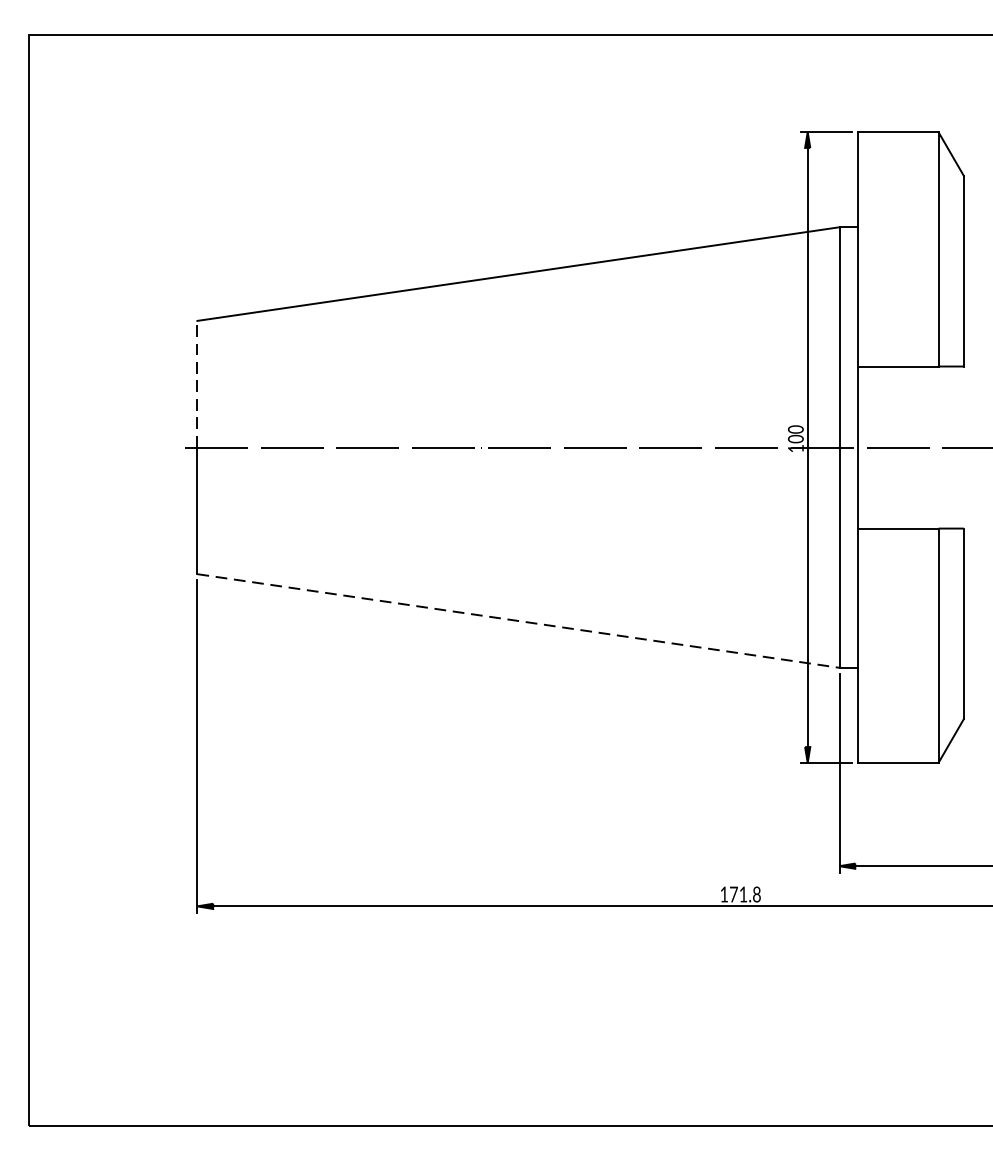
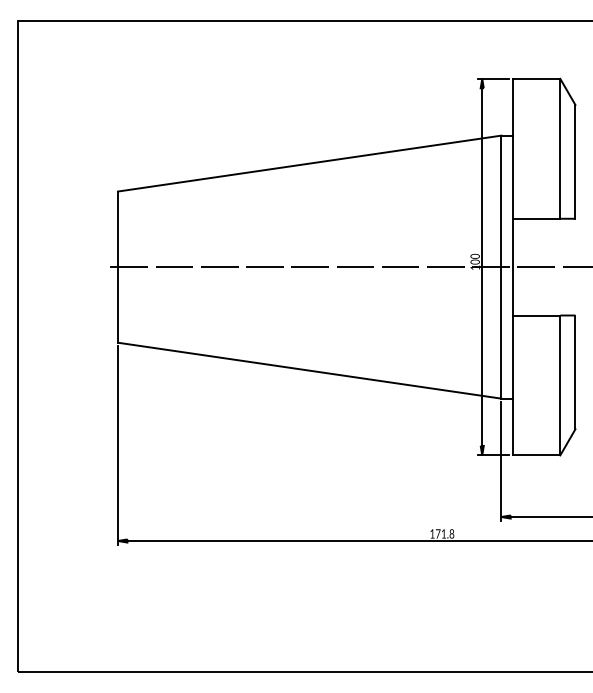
line: (198, 384) -> (118, 229), dashed -> solid
line: (518, 620) -> (309, 370), dashed -> solid

